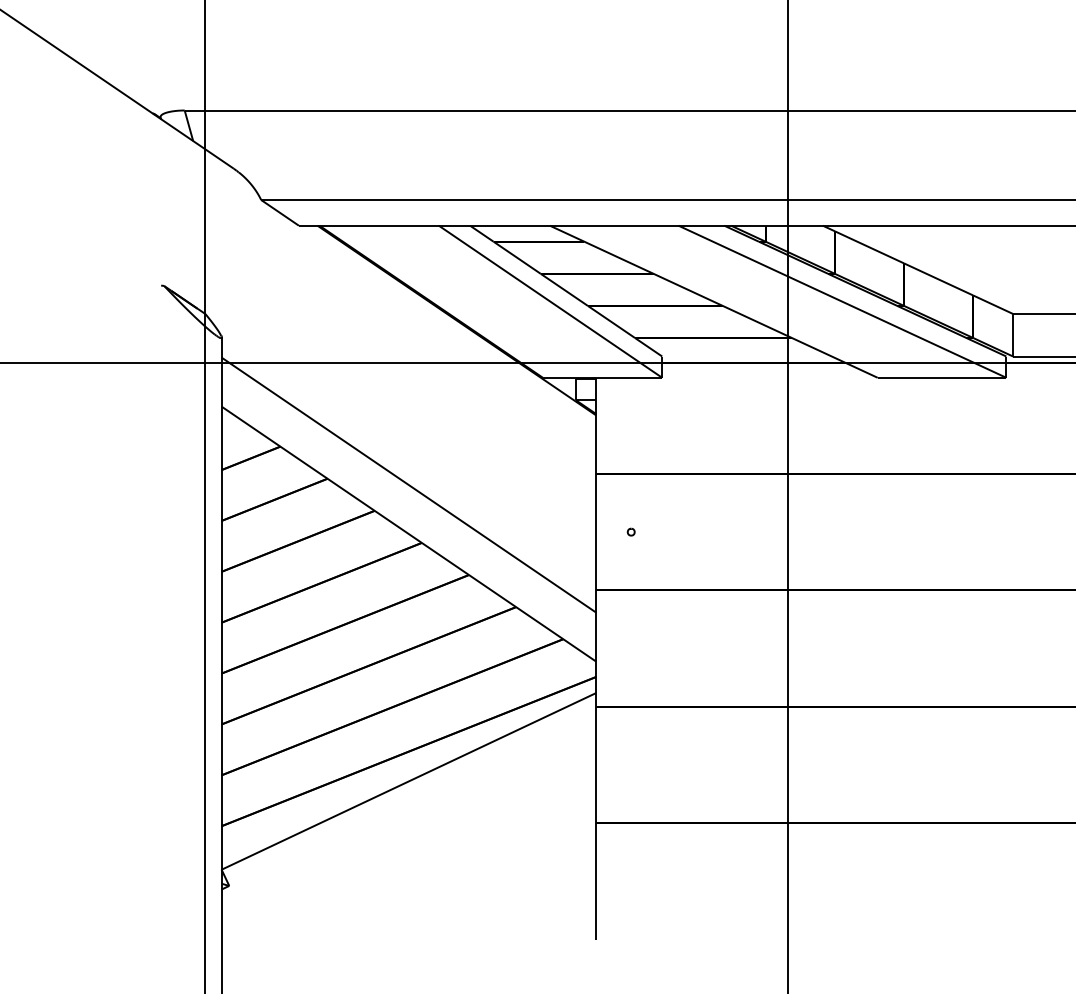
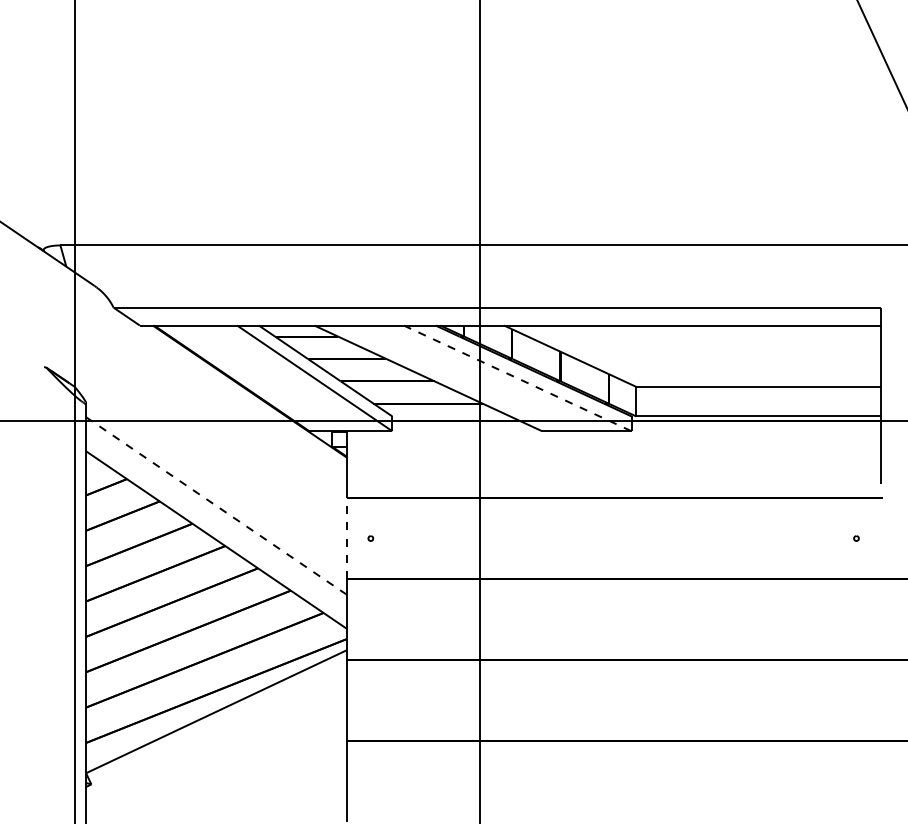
line: (842, 301) -> (517, 378), solid -> dashed
line: (409, 484) -> (216, 505), solid -> dashed
line: (596, 532) -> (346, 538), solid -> dashed

